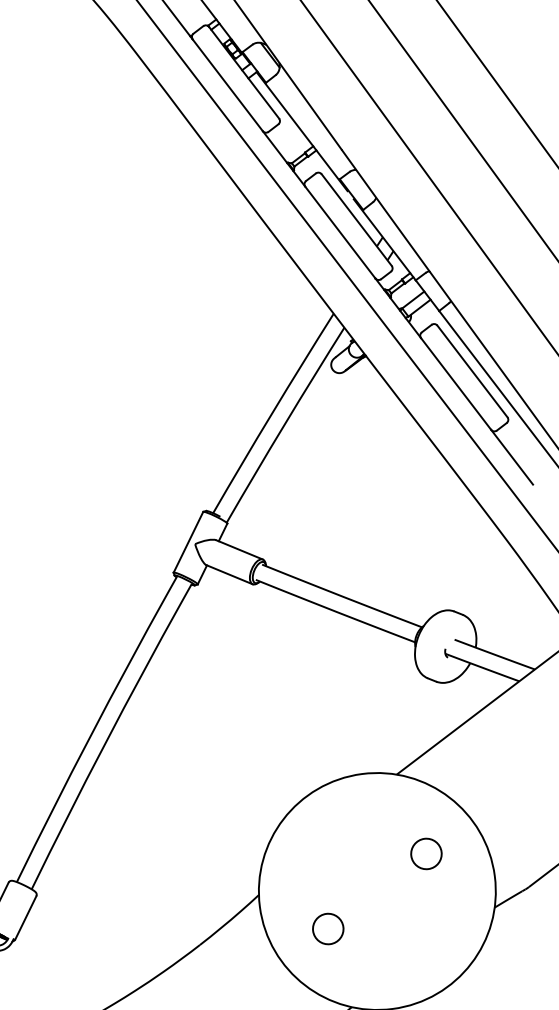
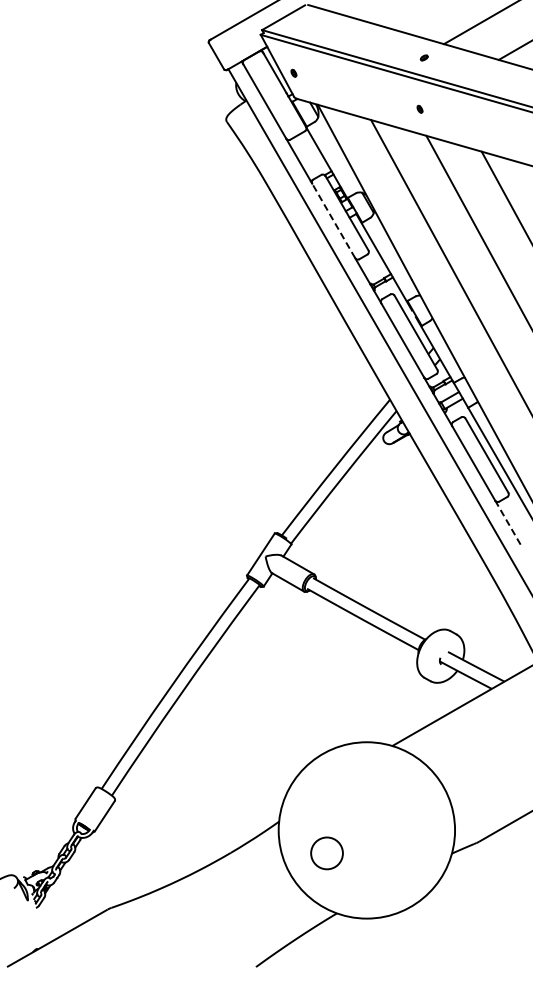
line: (227, 84) -> (333, 220), solid -> dashed
line: (511, 456) -> (507, 522), solid -> dashed
circle: (426, 854) -> (406, 807), removed
circle: (327, 929) -> (326, 853), size x1.4

